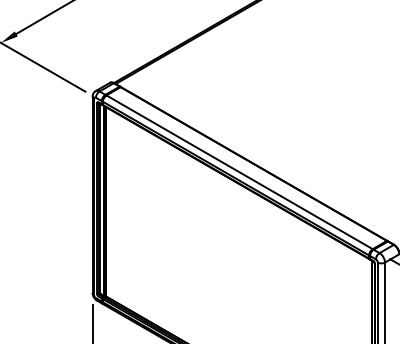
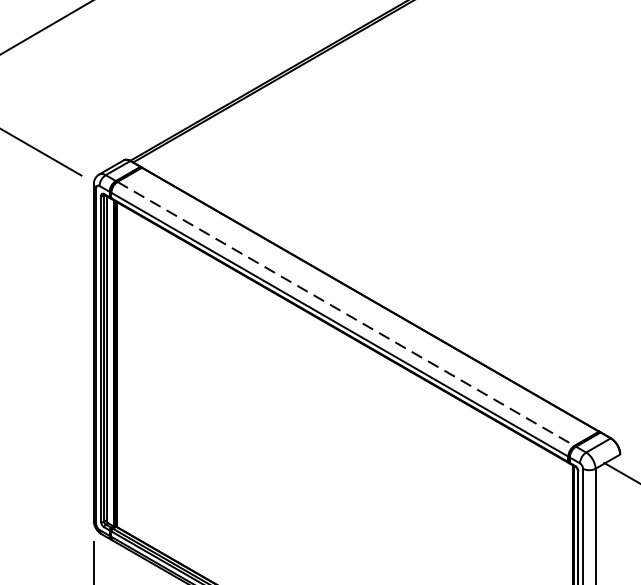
line: (239, 172) -> (345, 314), solid -> dashed

